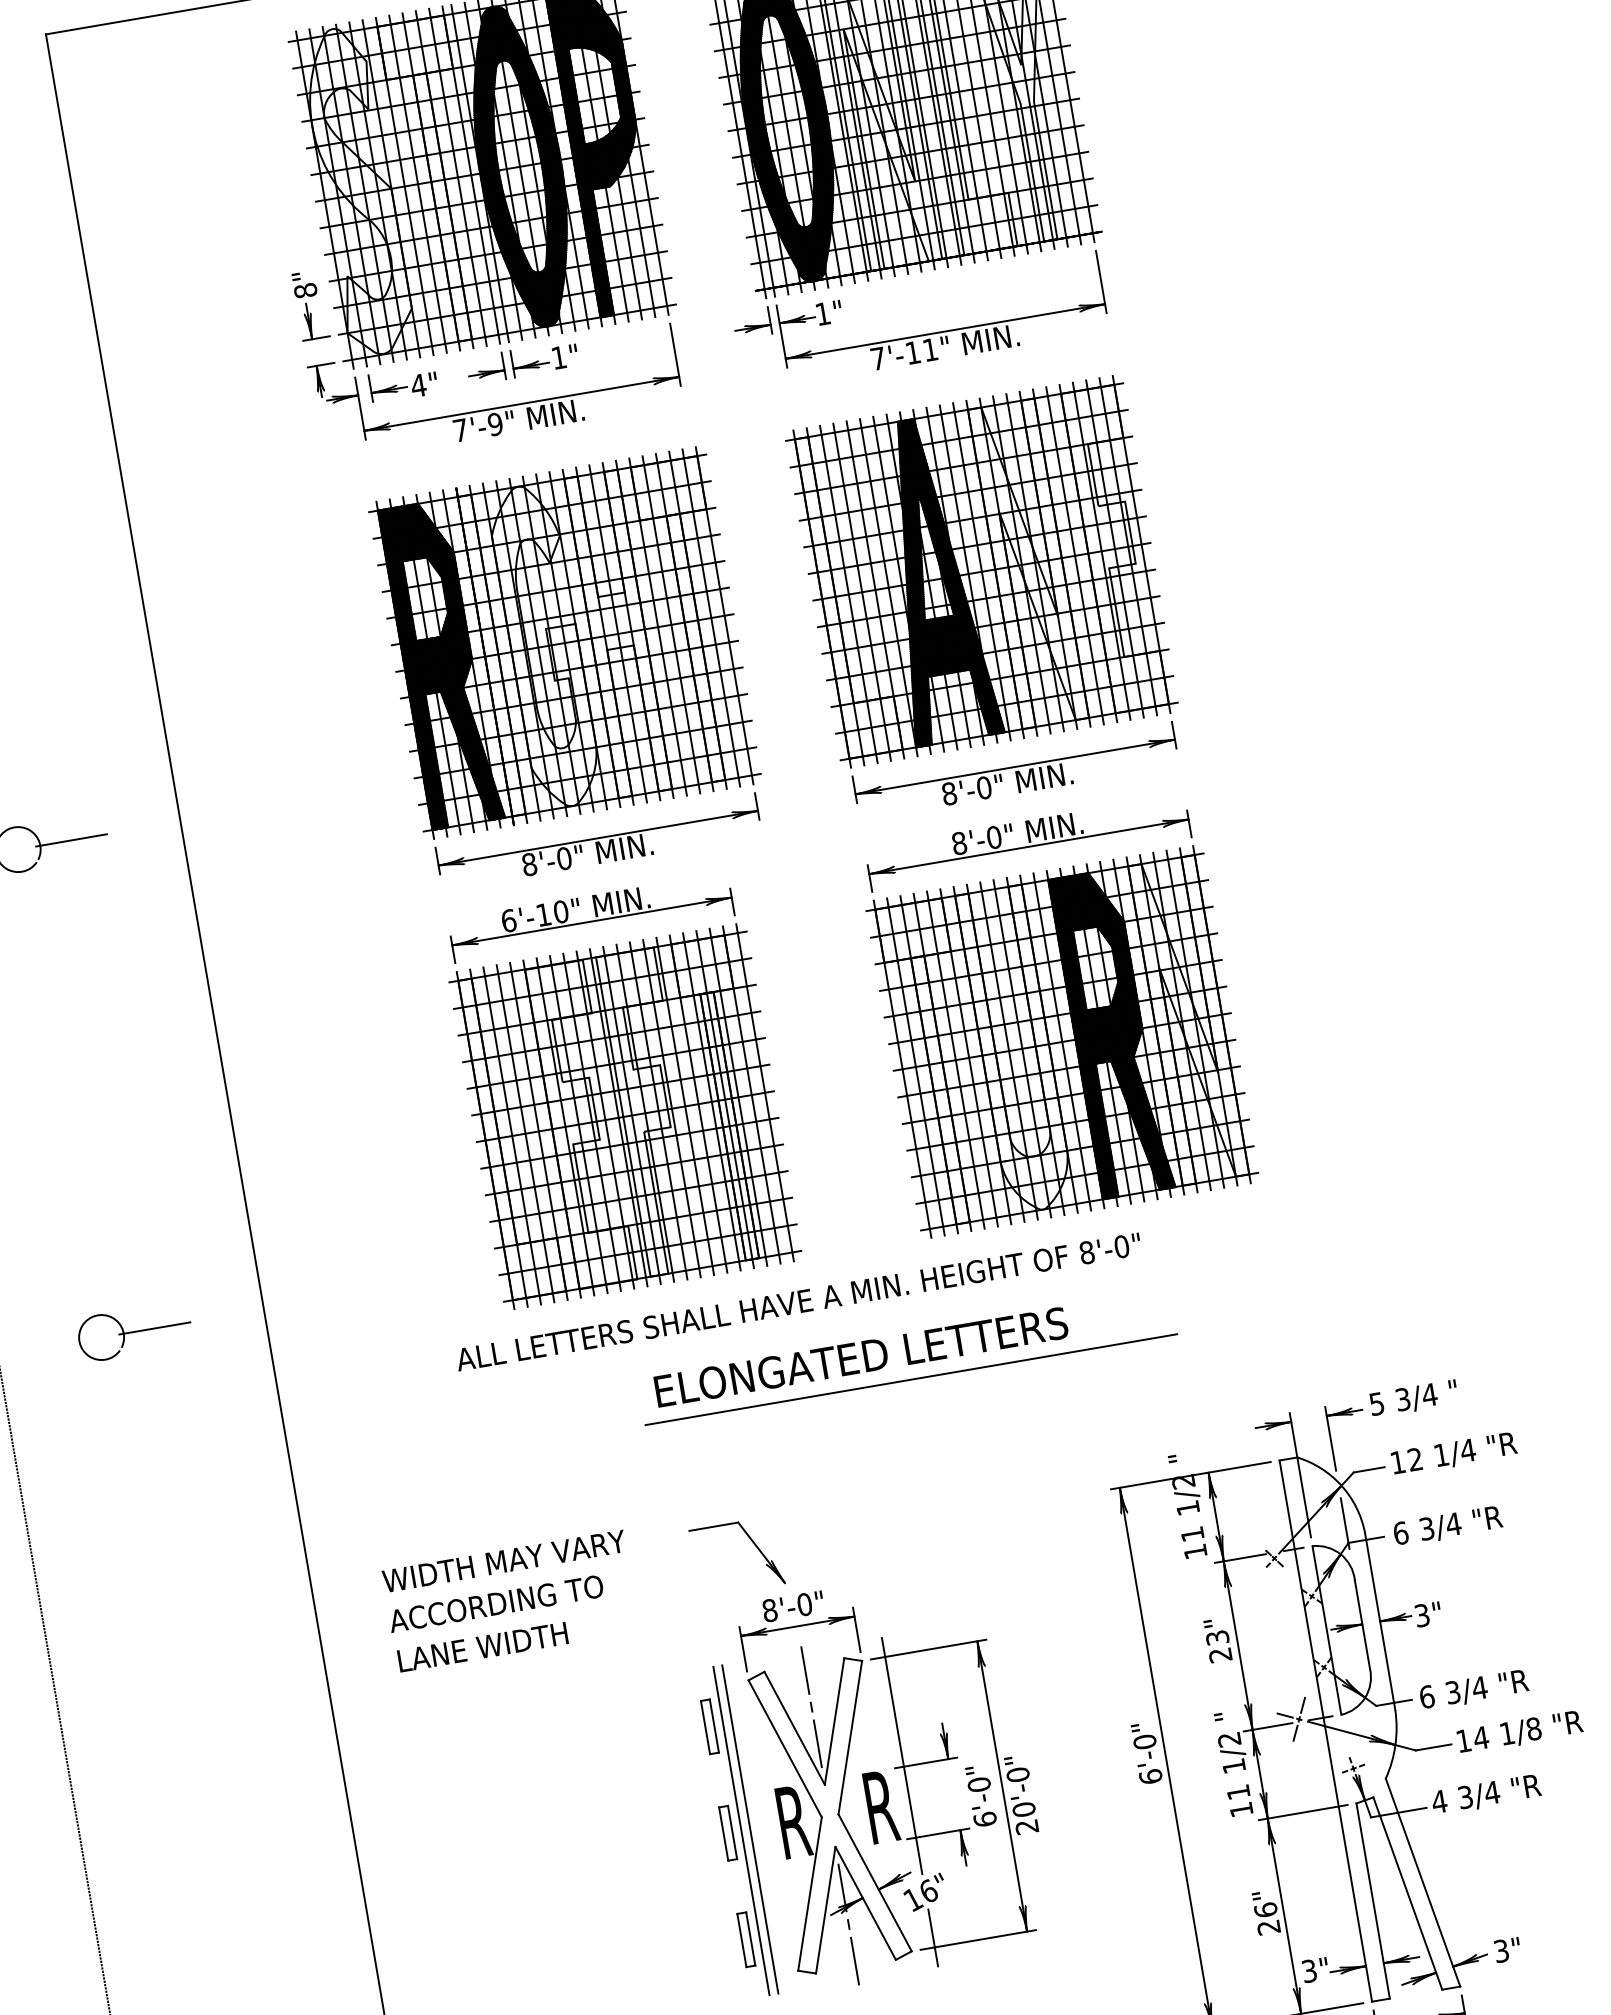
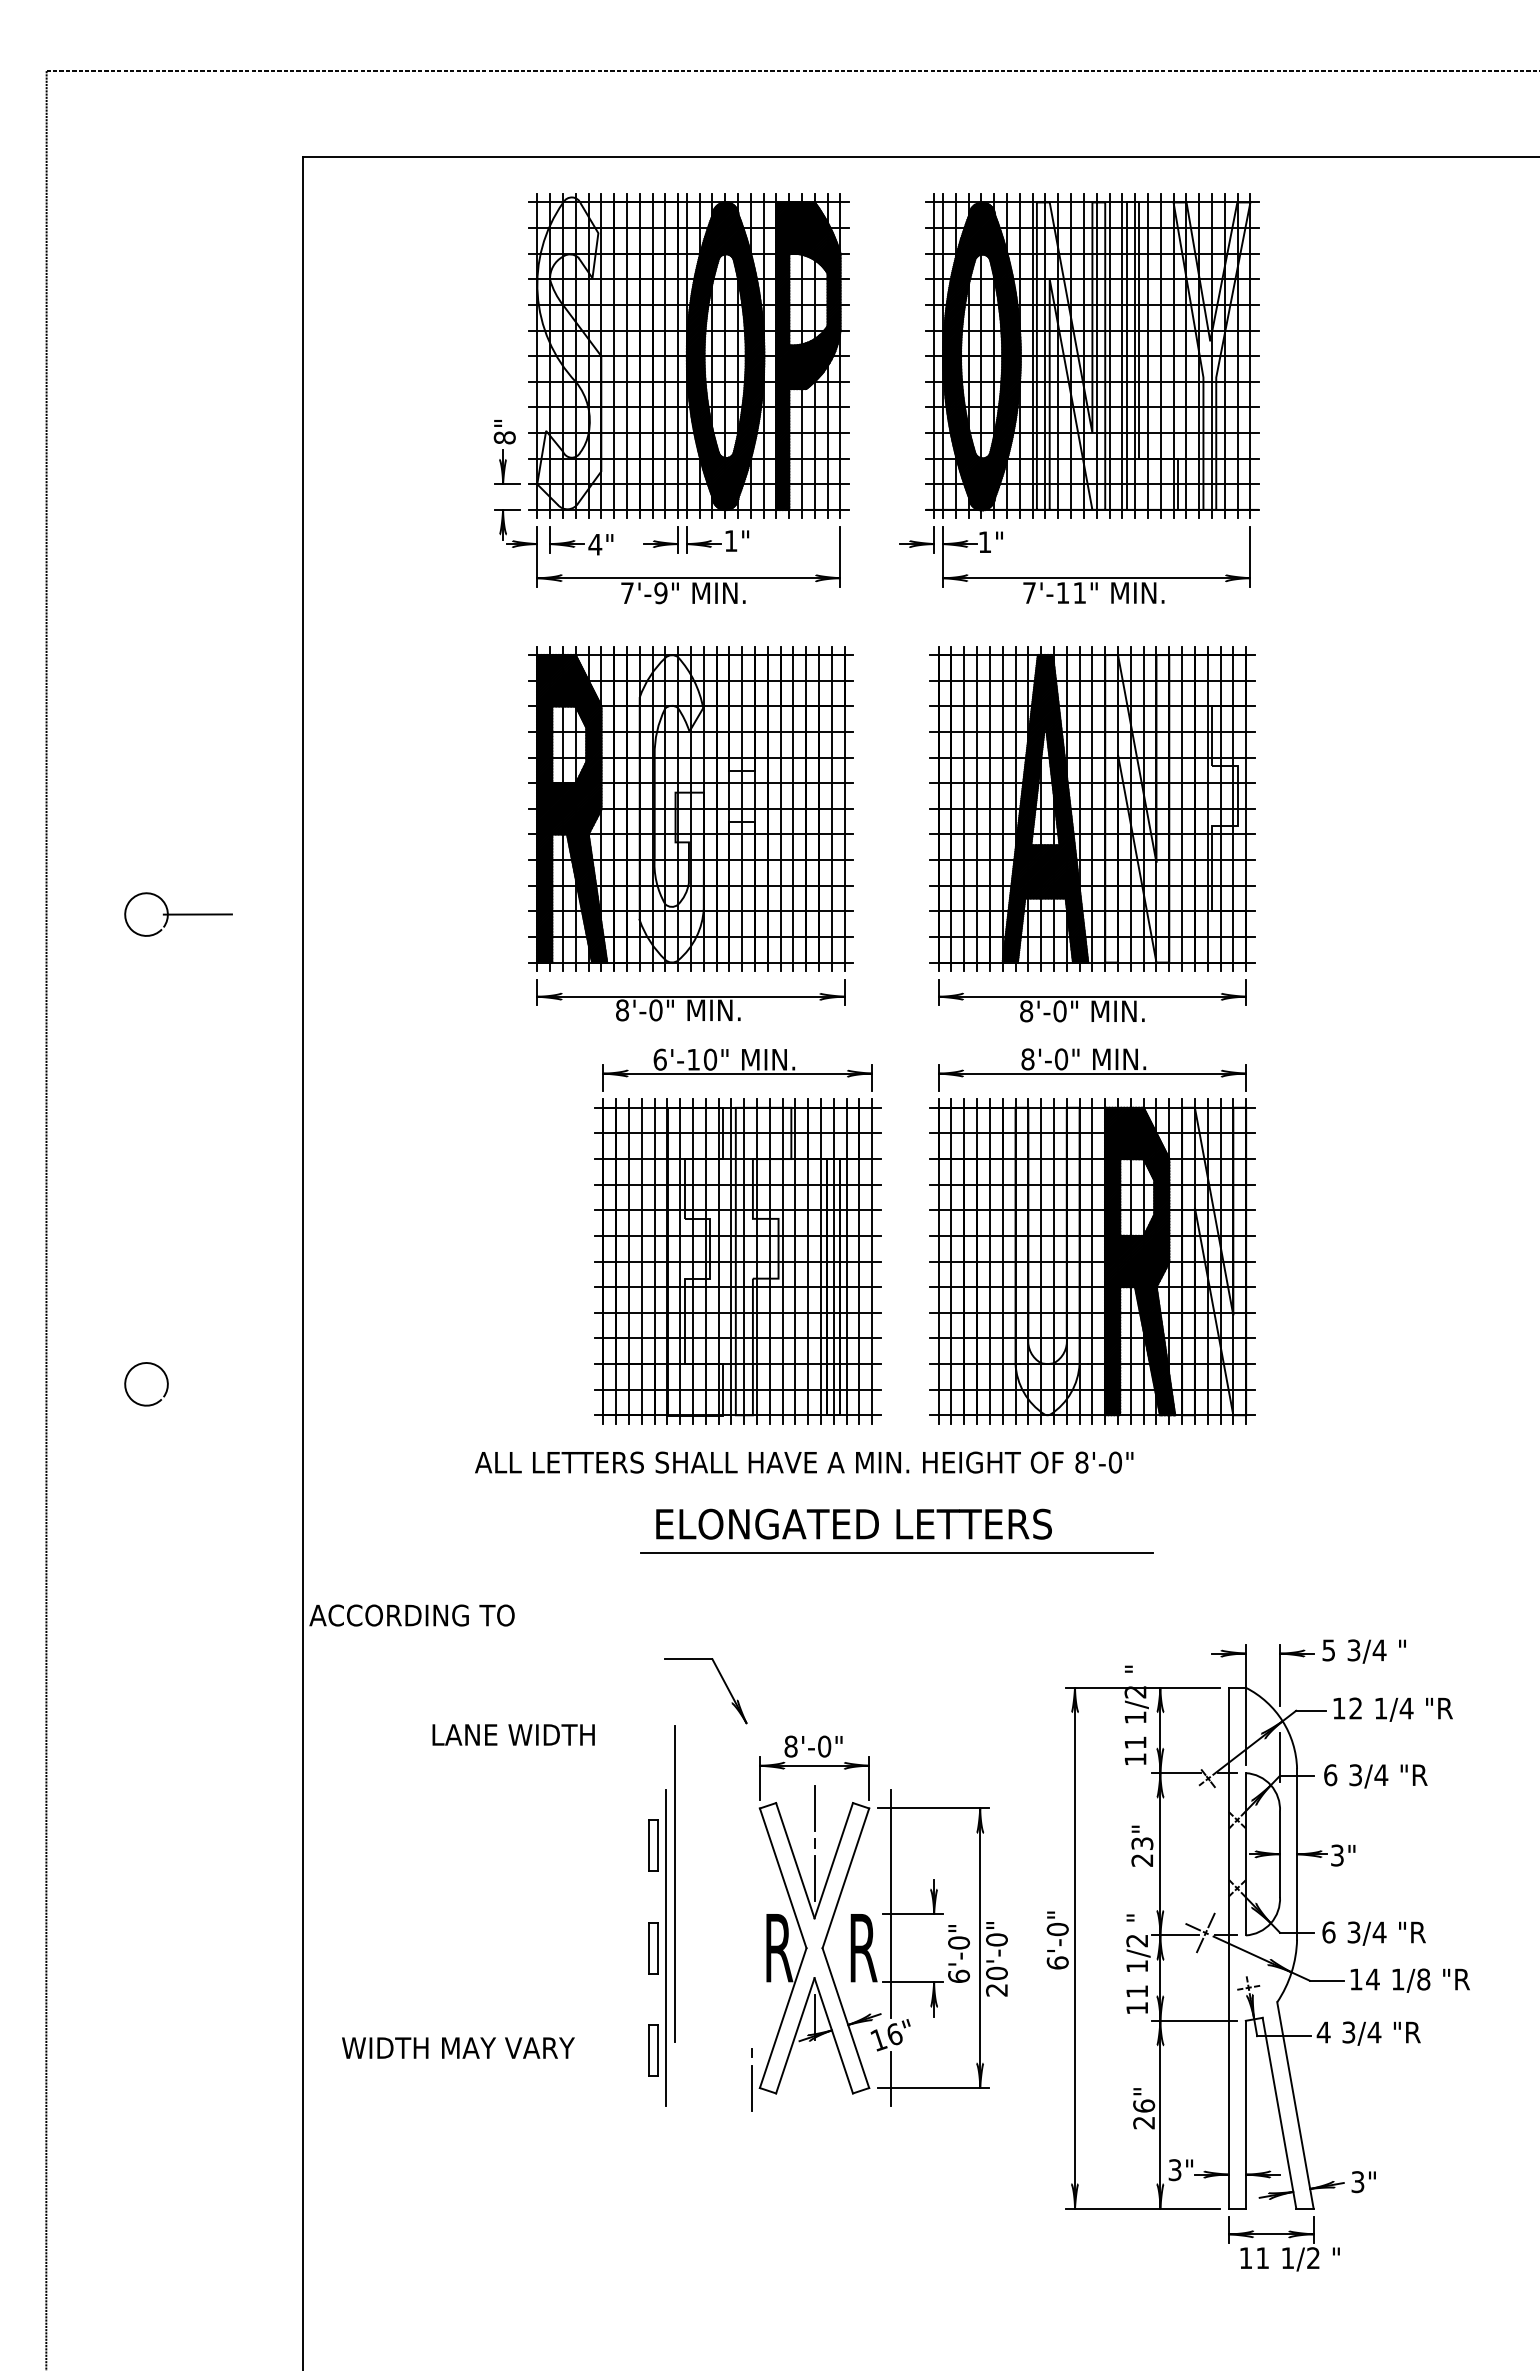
part: (620, 1090) -> (737, 1236), moved
line: (154, 1328) -> (197, 1384), removed
text: (504, 1560) -> (458, 2047), moved
text: (495, 1603) -> (411, 1615), moved
text: (482, 1646) -> (513, 1734), moved
part: (895, 1774) -> (882, 1920), moved
line: (749, 1828) -> (674, 1883), moved

